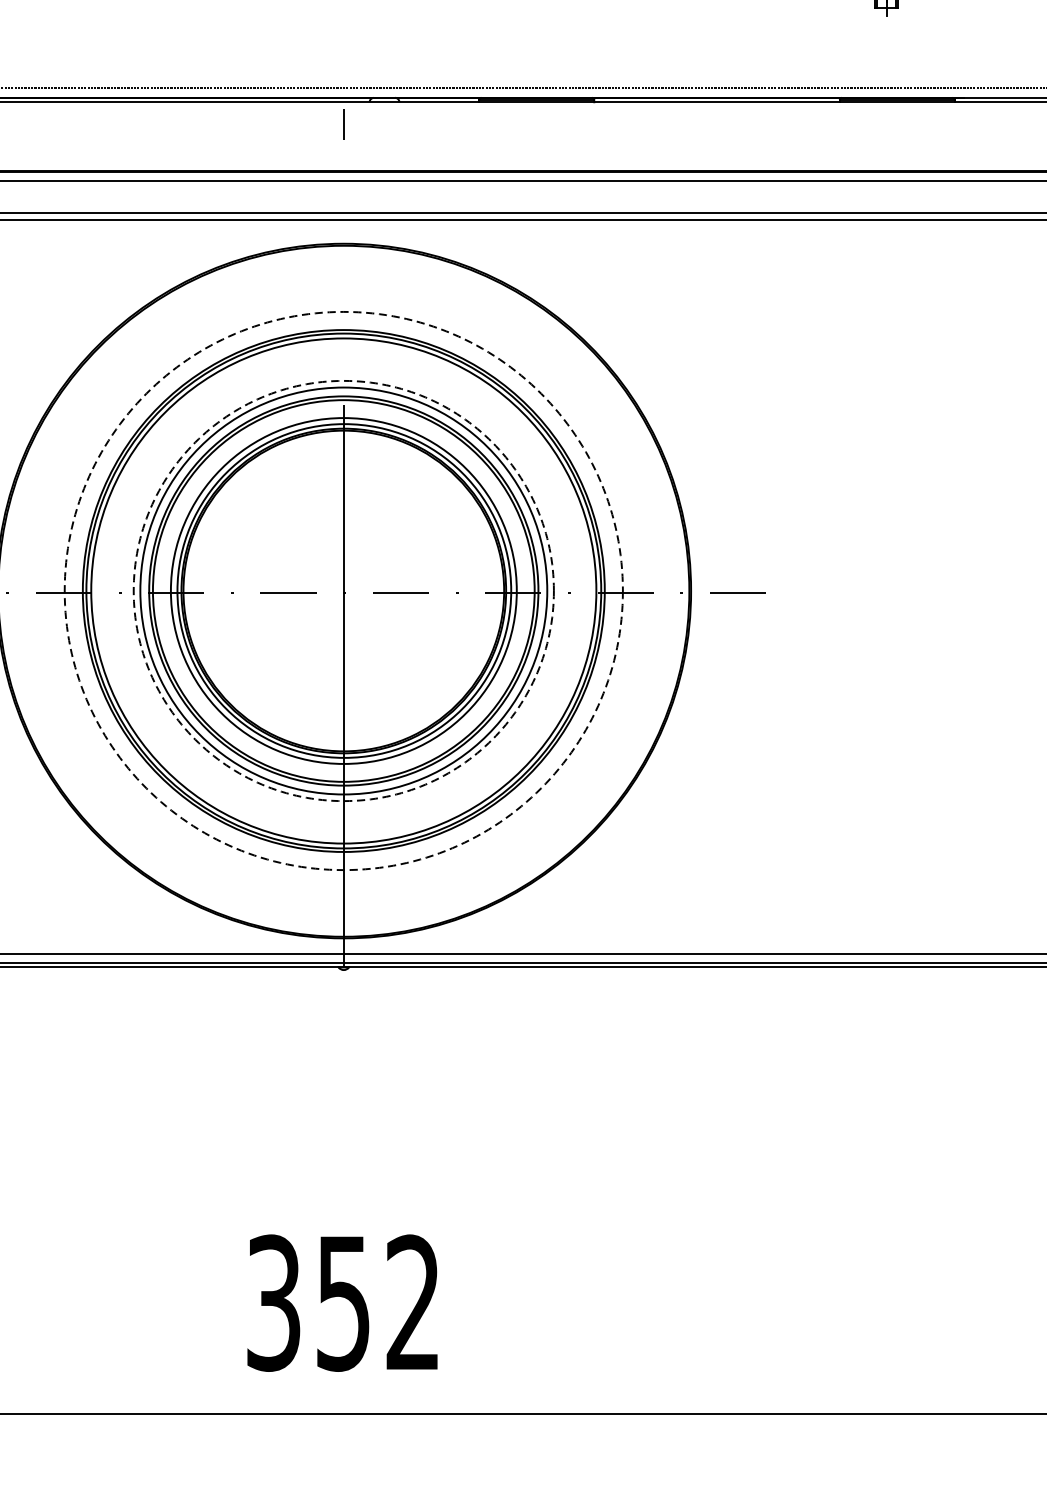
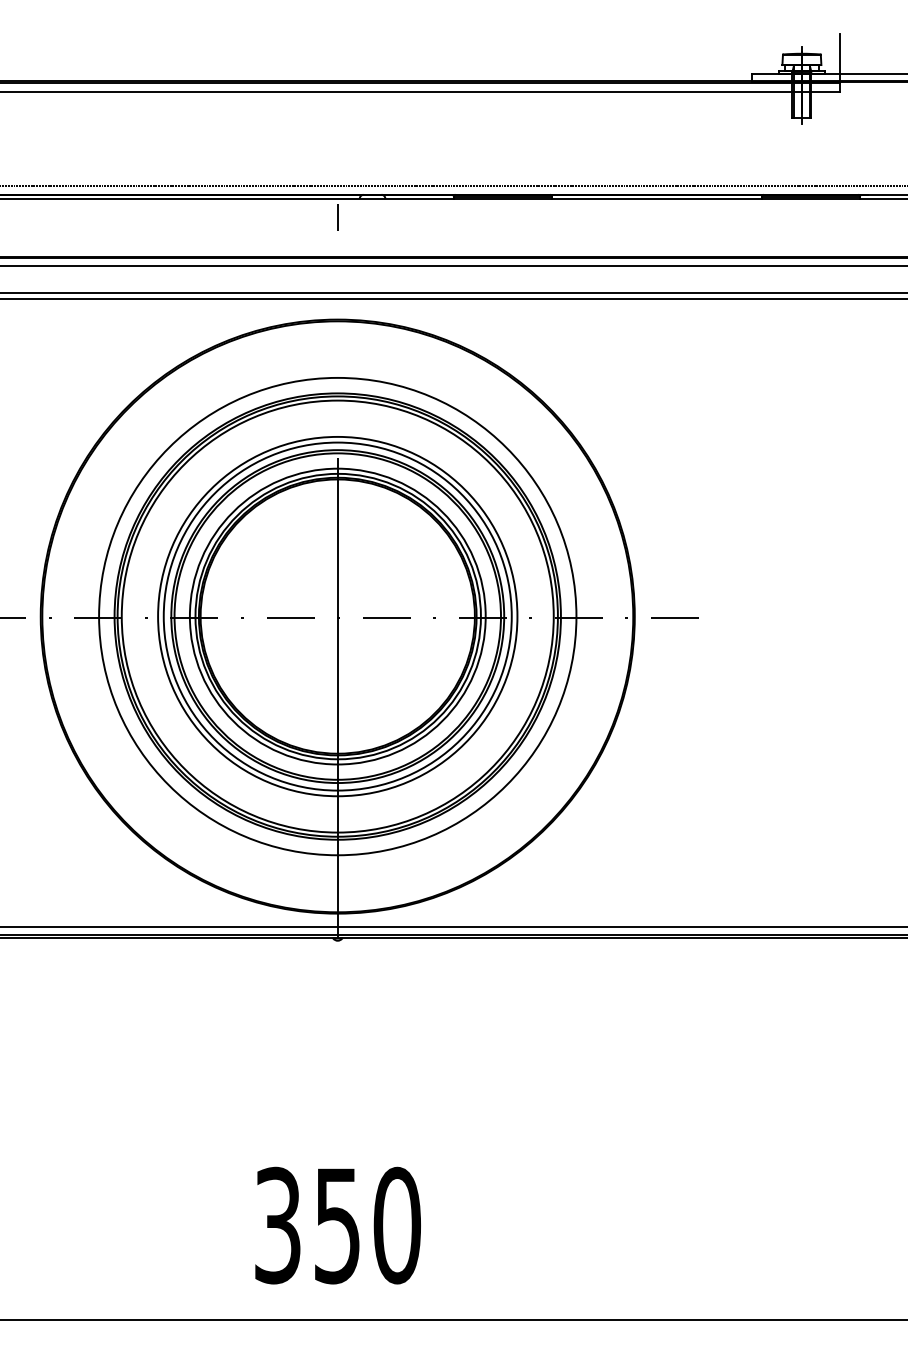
circle: (343, 590) -> (337, 616), dashed -> solid
circle: (343, 590) -> (337, 616), dashed -> solid
text: (412, 1303) -> (396, 1225), 352 -> 350

